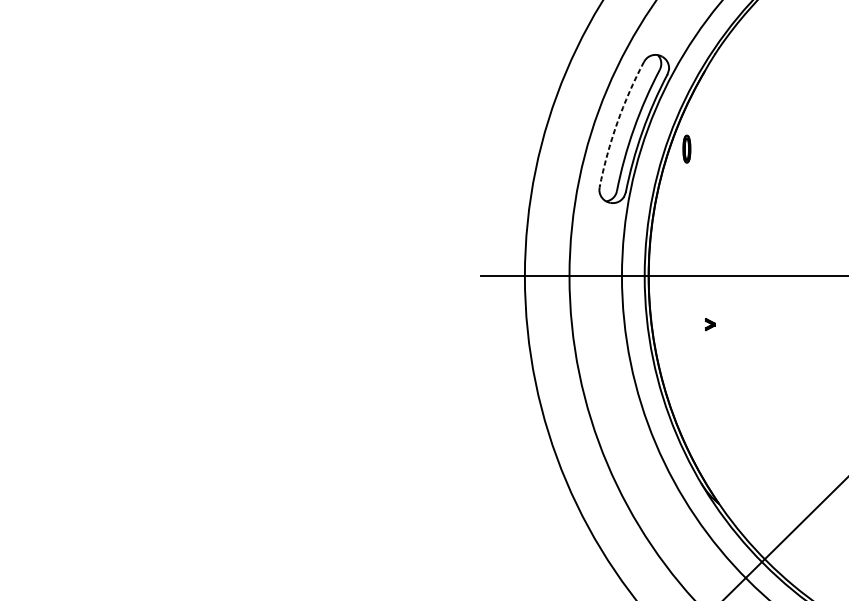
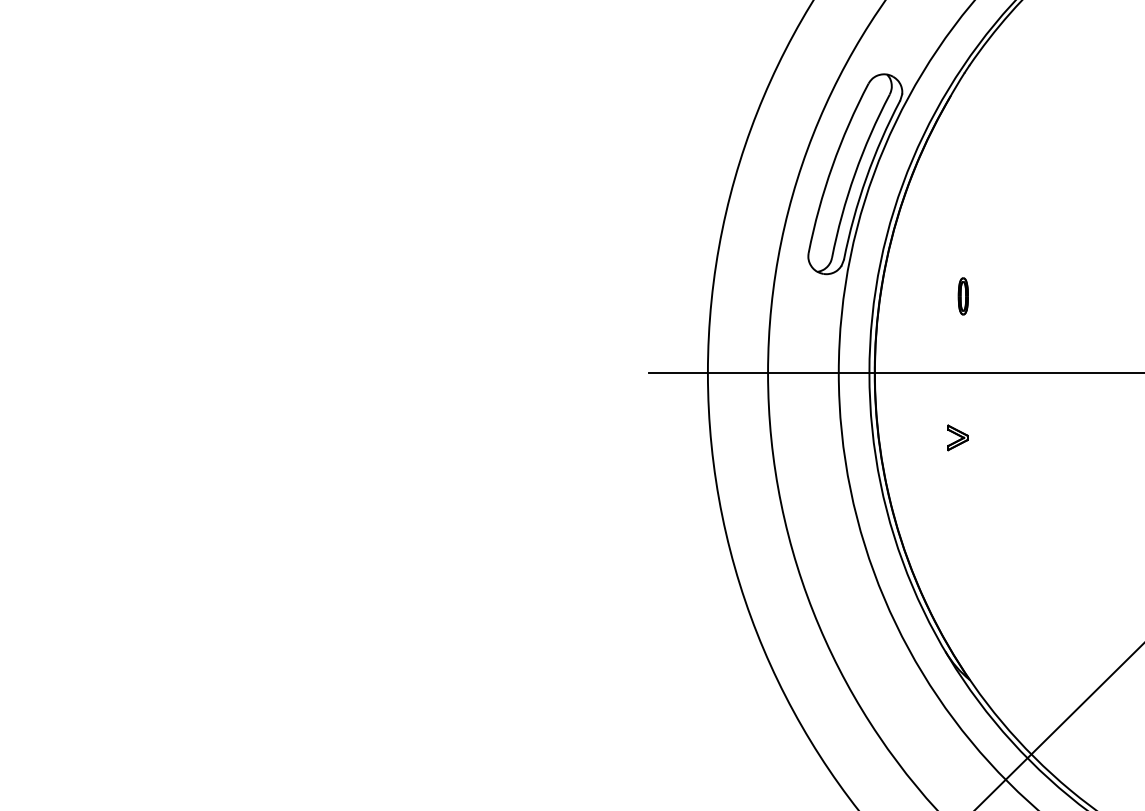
arc: (617, 123) -> (832, 166), dashed -> solid
part: (686, 149) -> (962, 296), moved
part: (710, 324) -> (957, 437), size x1.67

